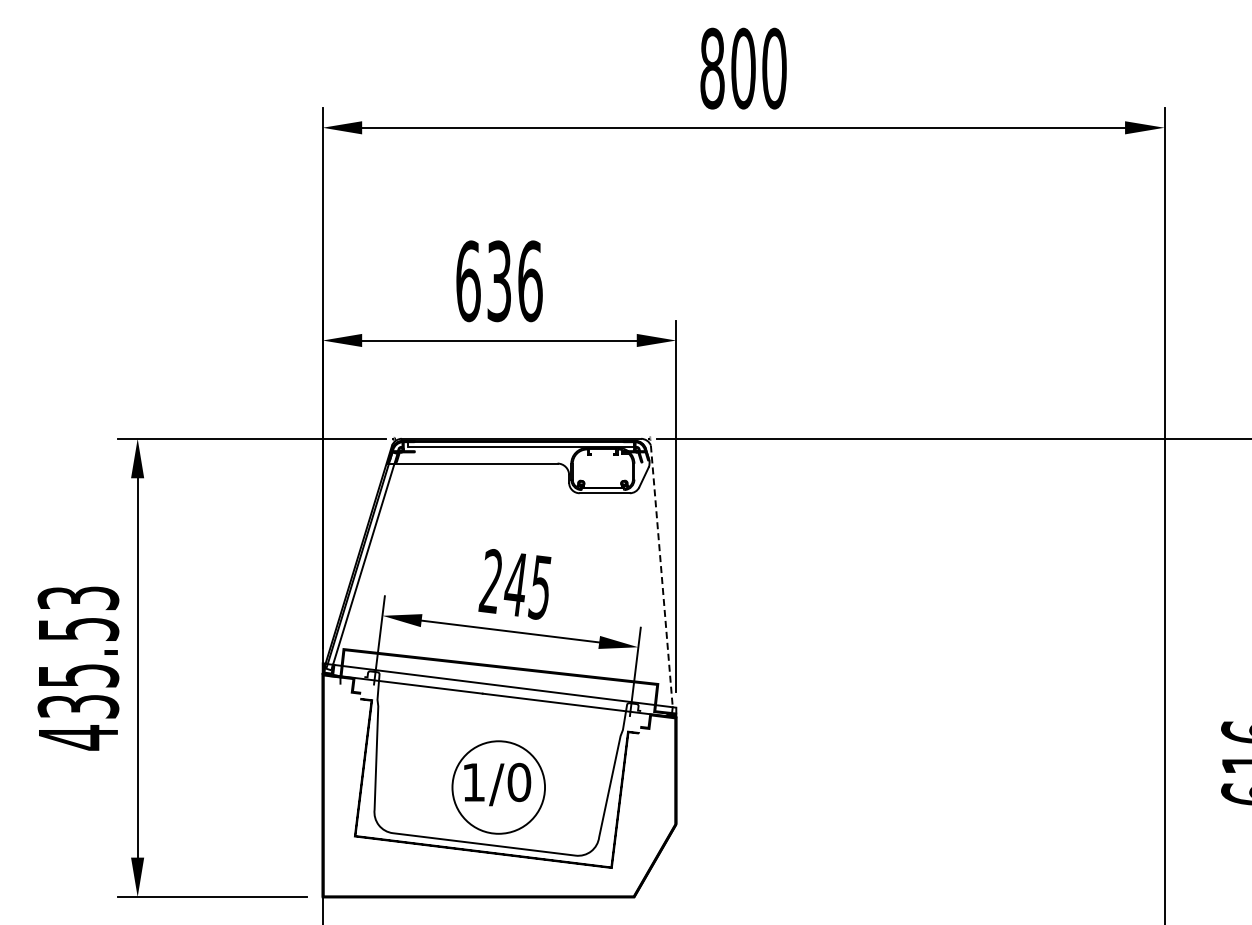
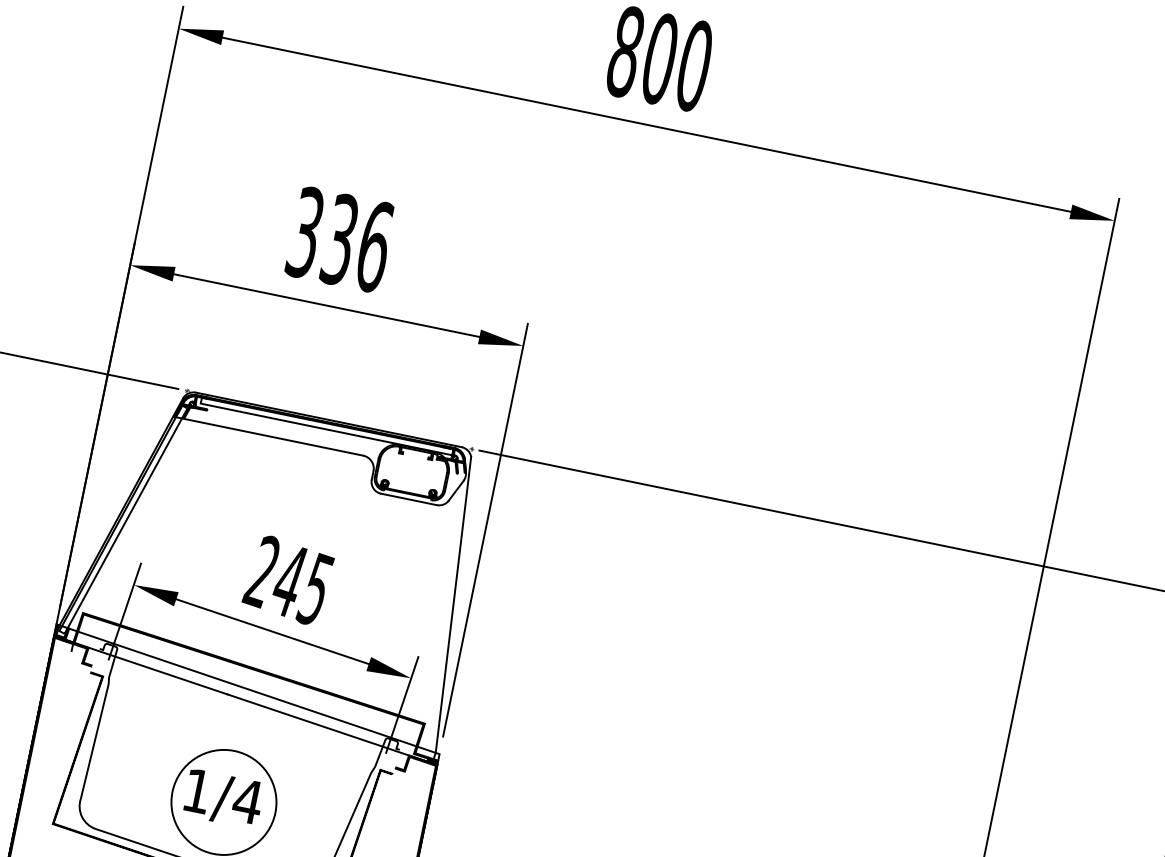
text: (468, 281) -> (305, 232), 636 -> 336
line: (661, 576) -> (453, 604), dashed -> solid
text: (518, 782) -> (247, 801), 1/0 -> 1/4

